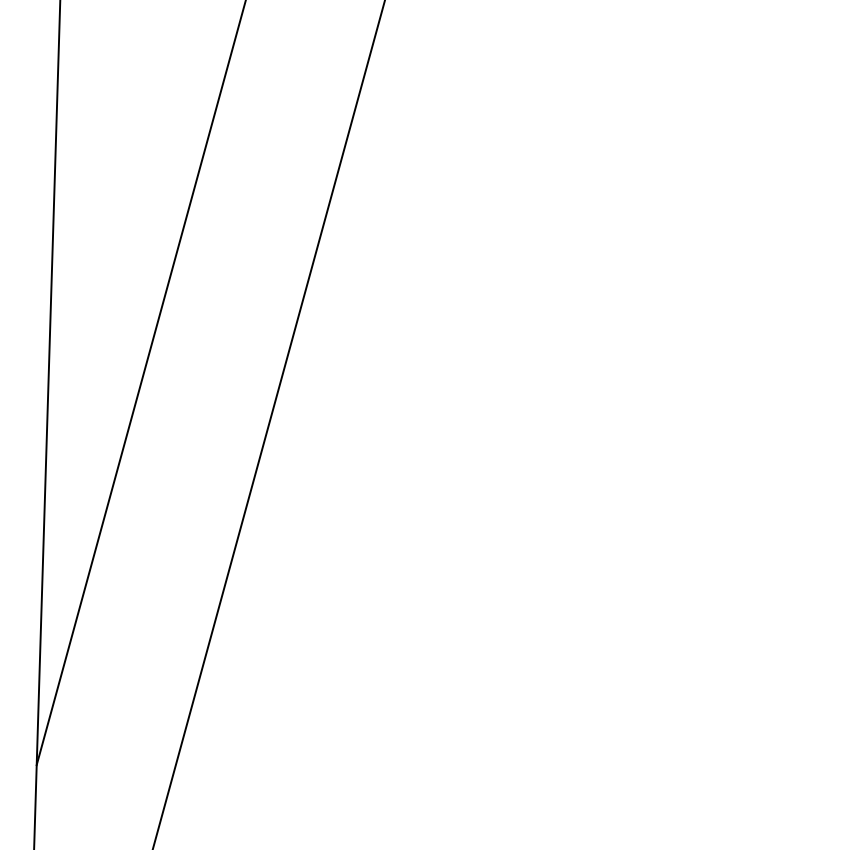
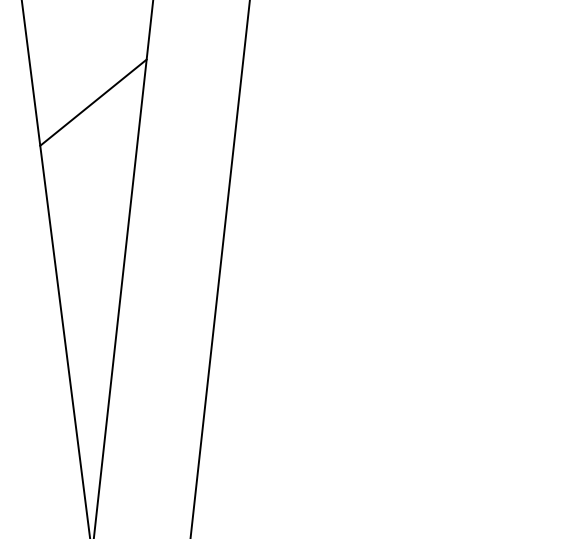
line: (137, 142) -> (93, 102), added

